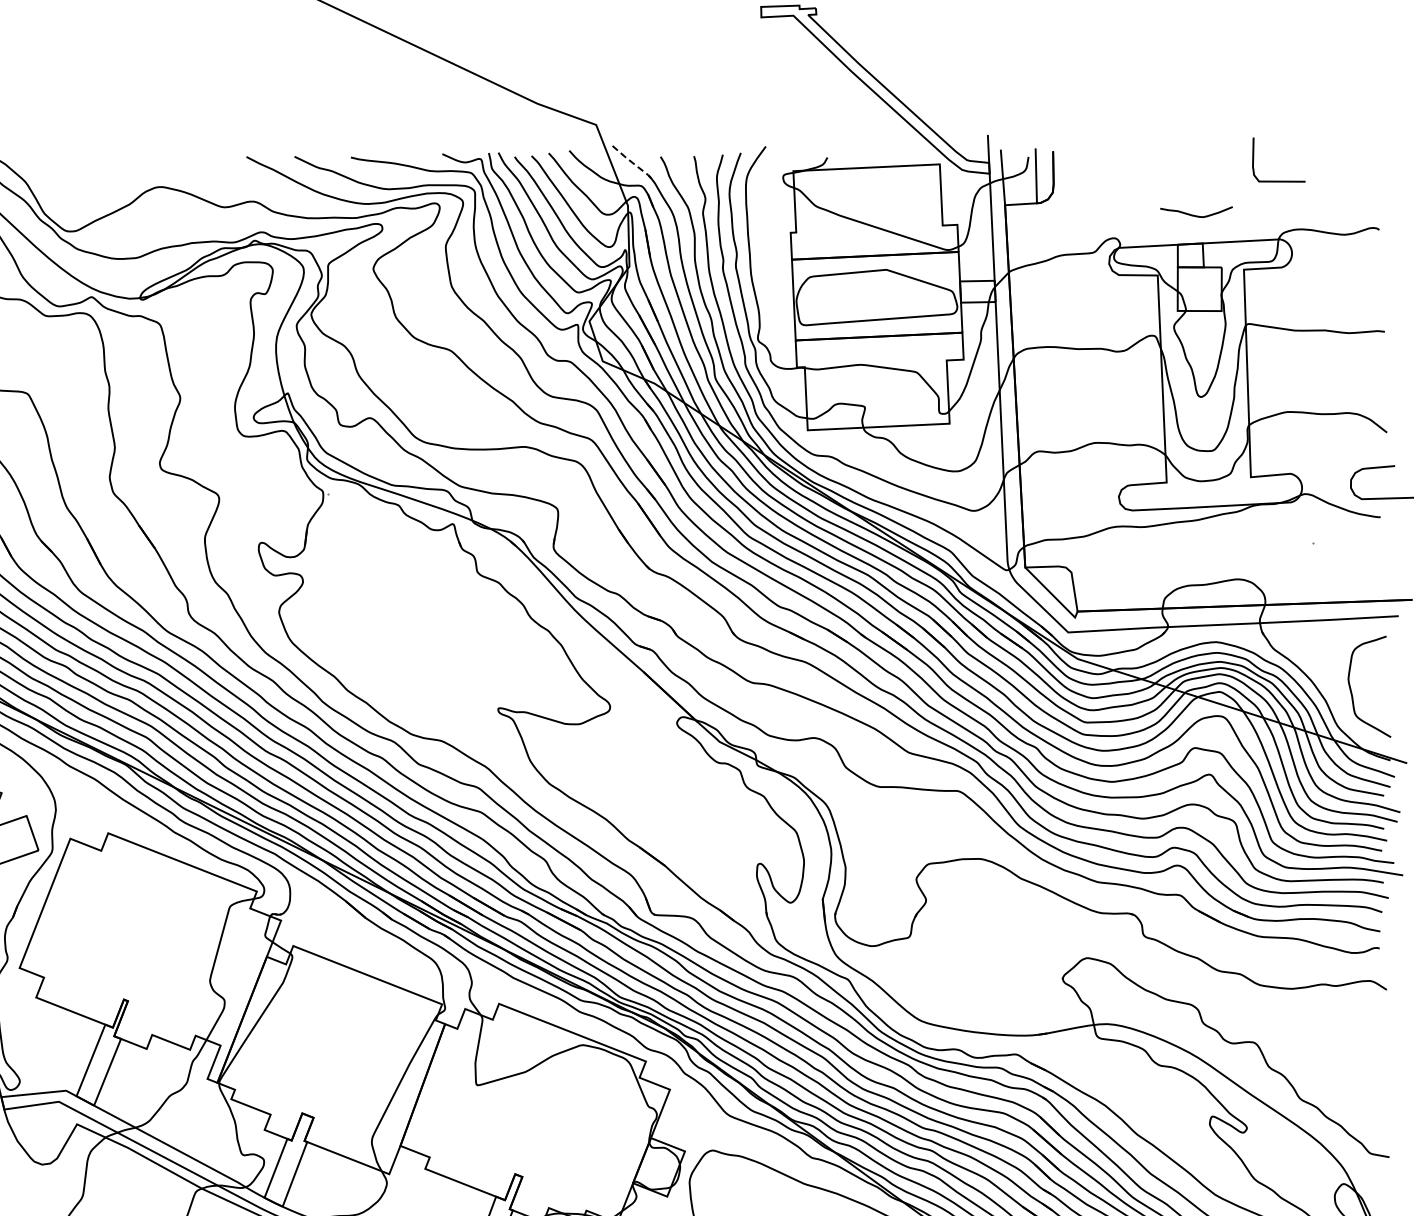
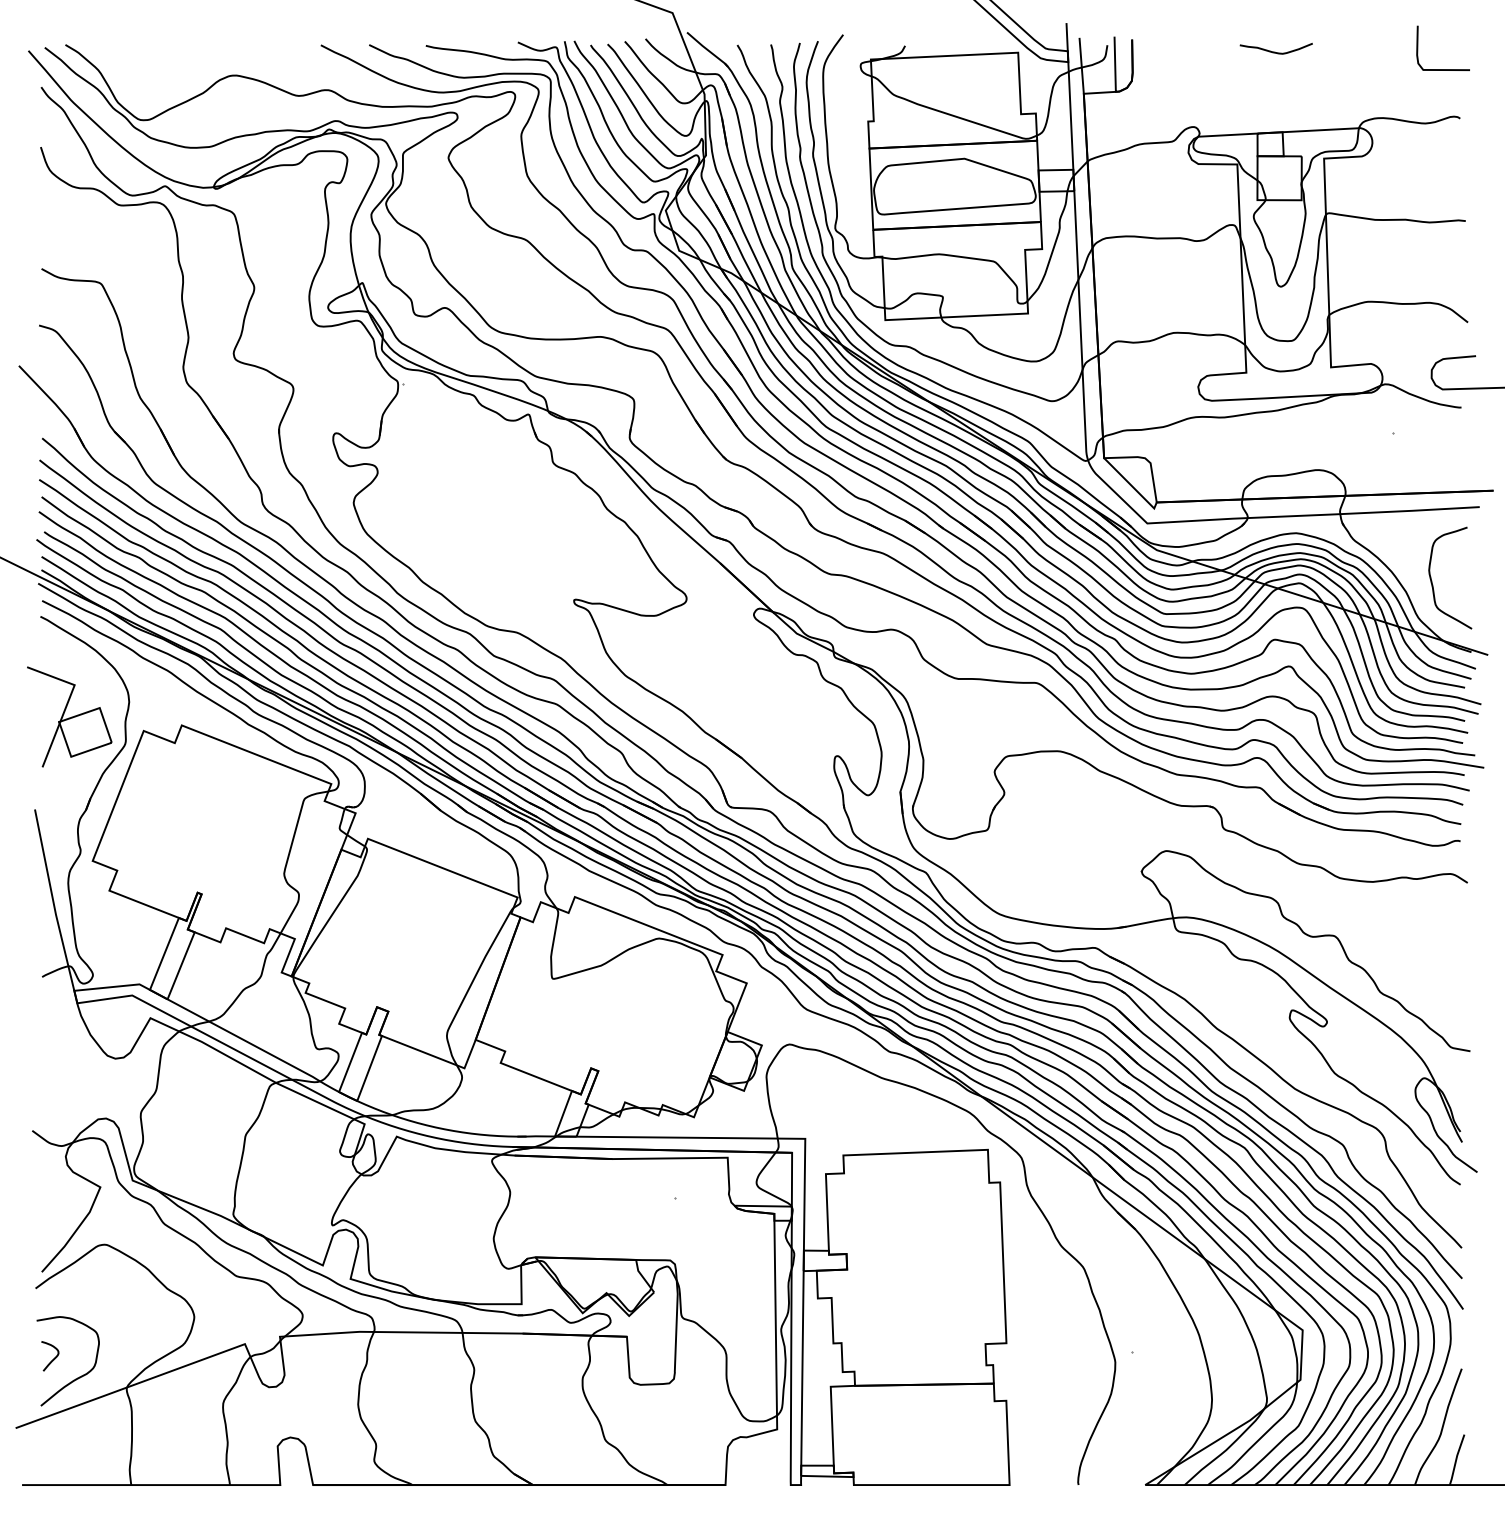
line: (630, 161) -> (707, 49), dashed -> solid
curve: (1278, 181) -> (1442, 69), moved
curve: (1195, 214) -> (1275, 51), moved

